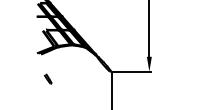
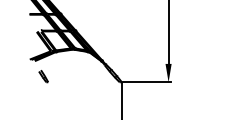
part: (47, 78) -> (42, 75), moved

